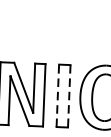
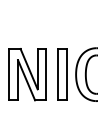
line: (57, 95) -> (57, 74), dashed -> solid
line: (68, 96) -> (66, 74), dashed -> solid

